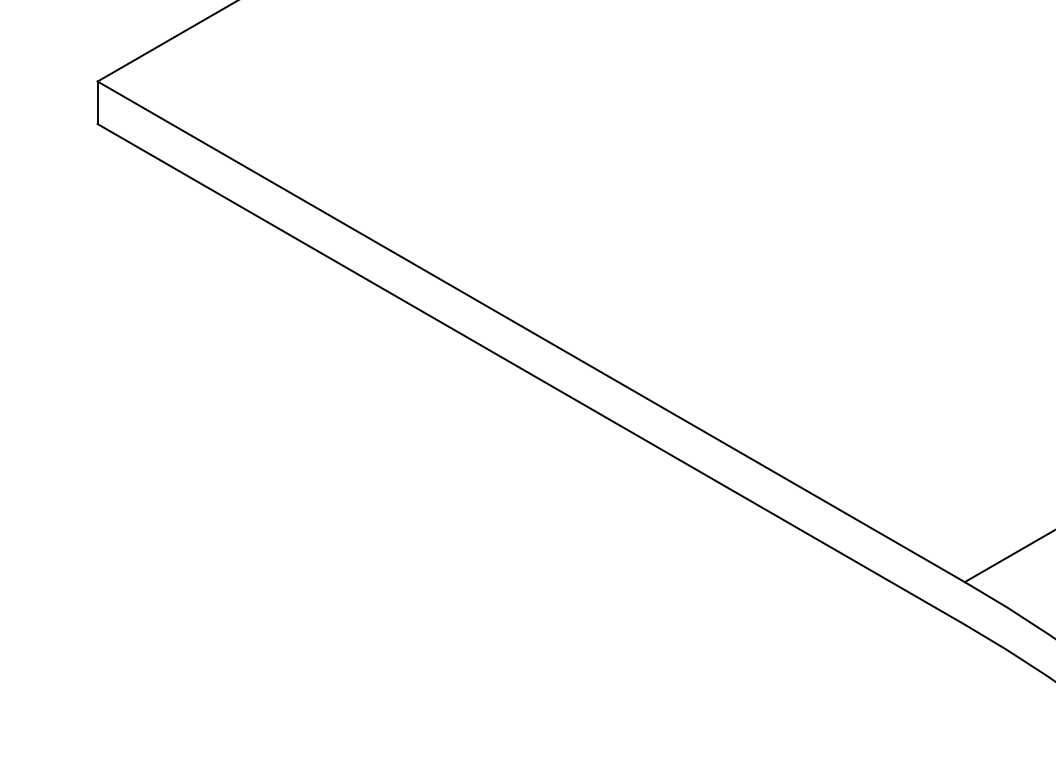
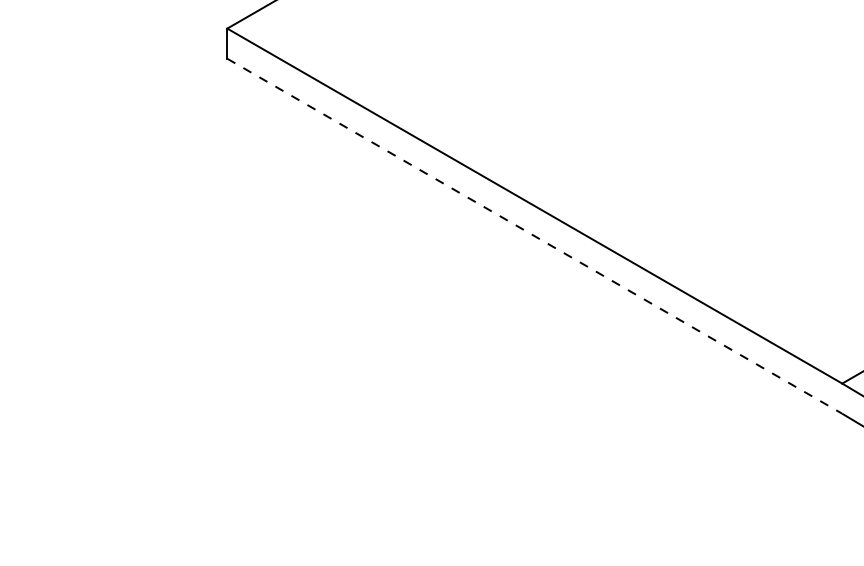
line: (532, 374) -> (535, 236), solid -> dashed

